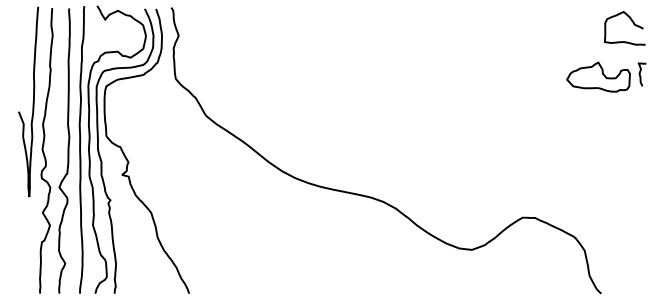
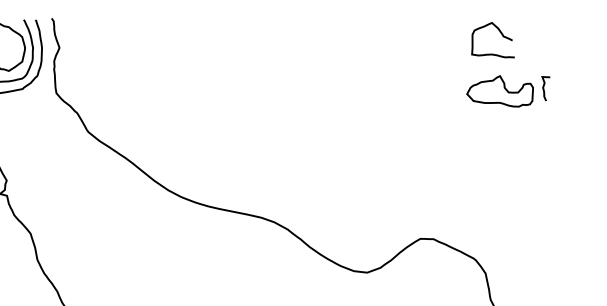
curve: (633, 24) -> (502, 36), moved

